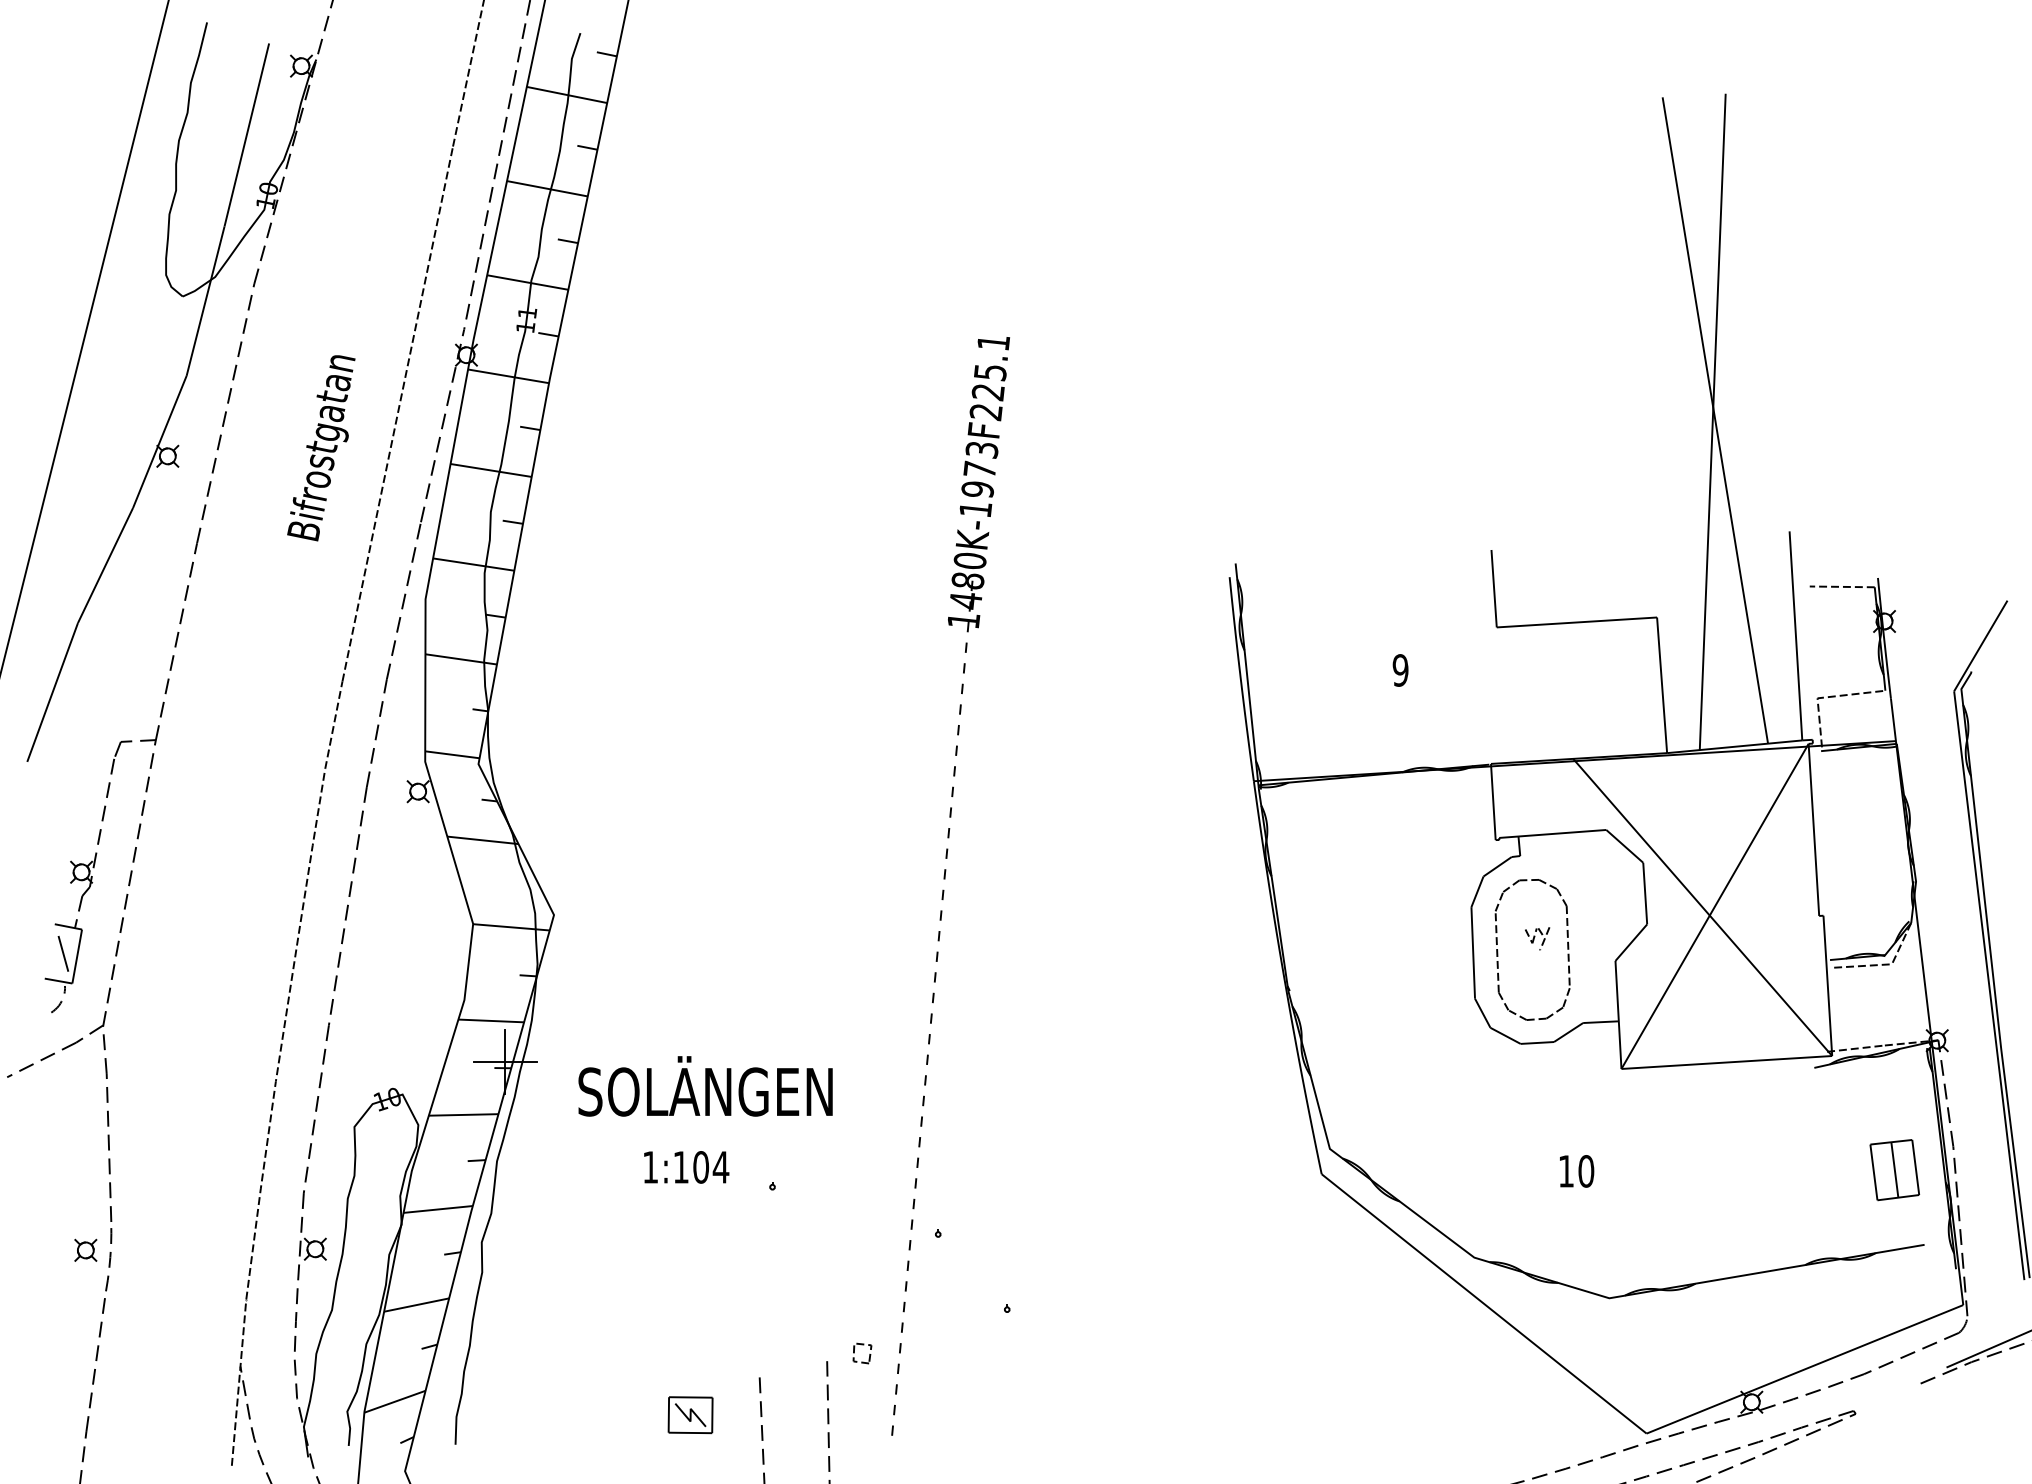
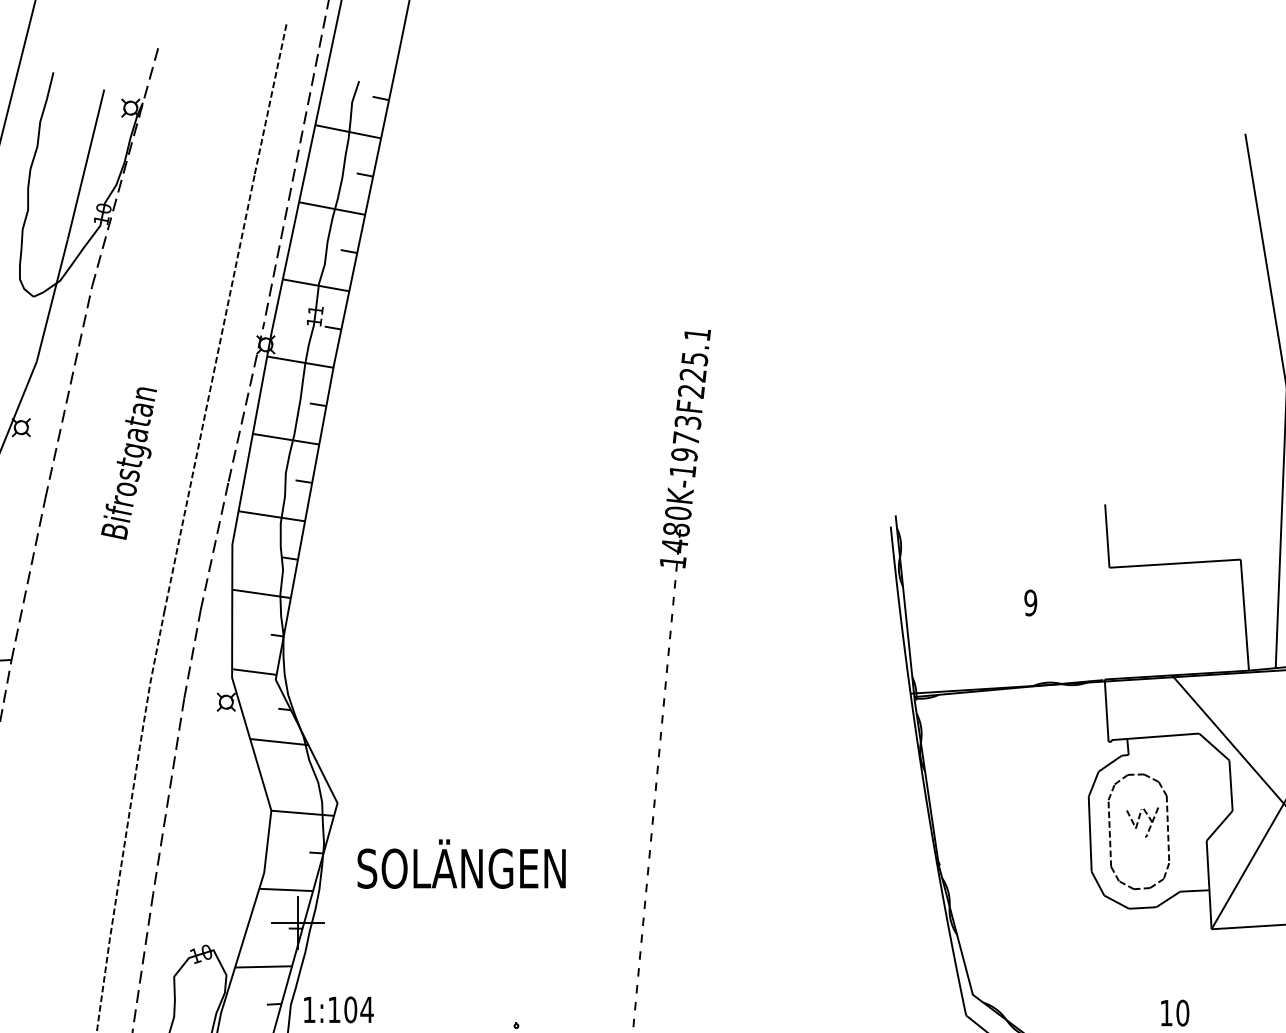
text: (321, 448) -> (129, 463), moved
part: (1537, 938) -> (1142, 822), size x1.6
text: (705, 1086) -> (461, 864), moved
text: (686, 1167) -> (338, 1009), moved

